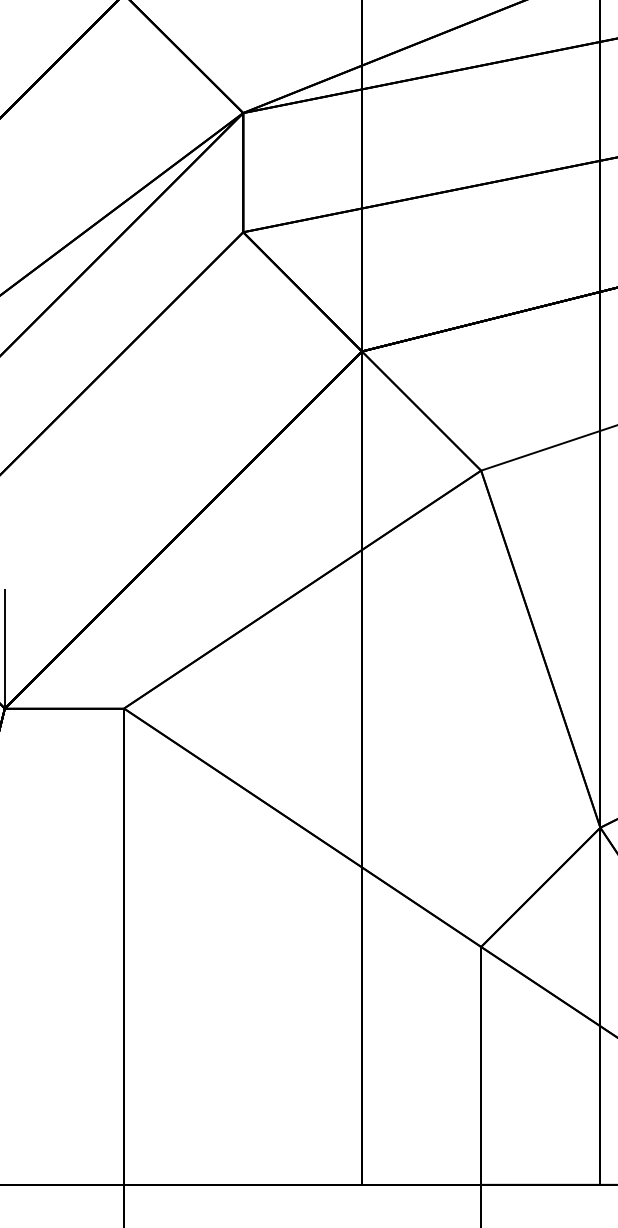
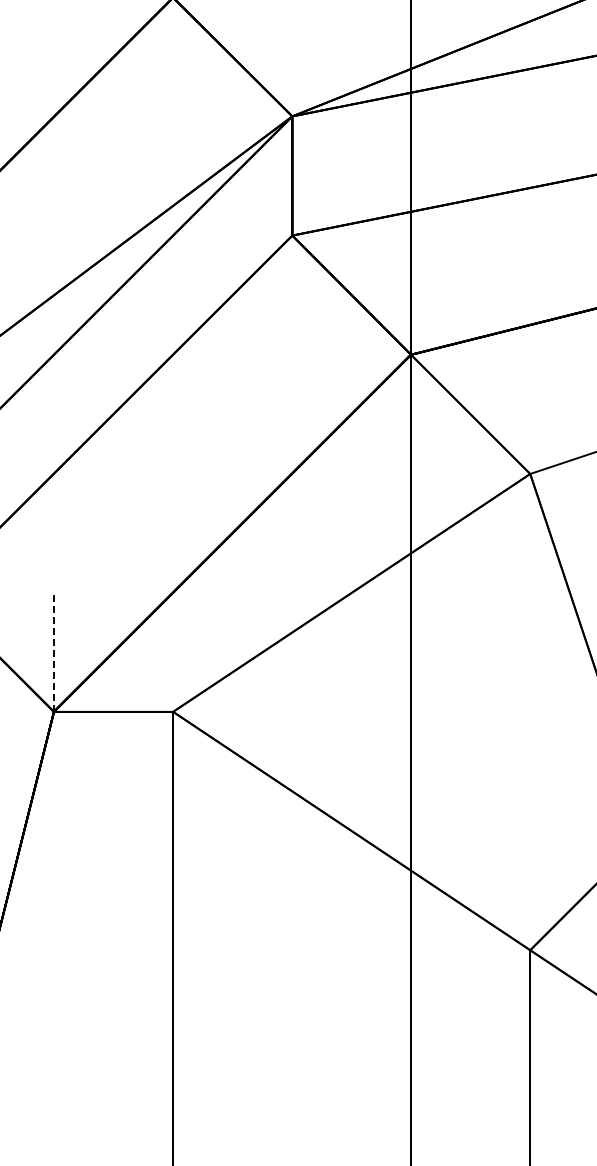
line: (4, 648) -> (53, 651), solid -> dashed

